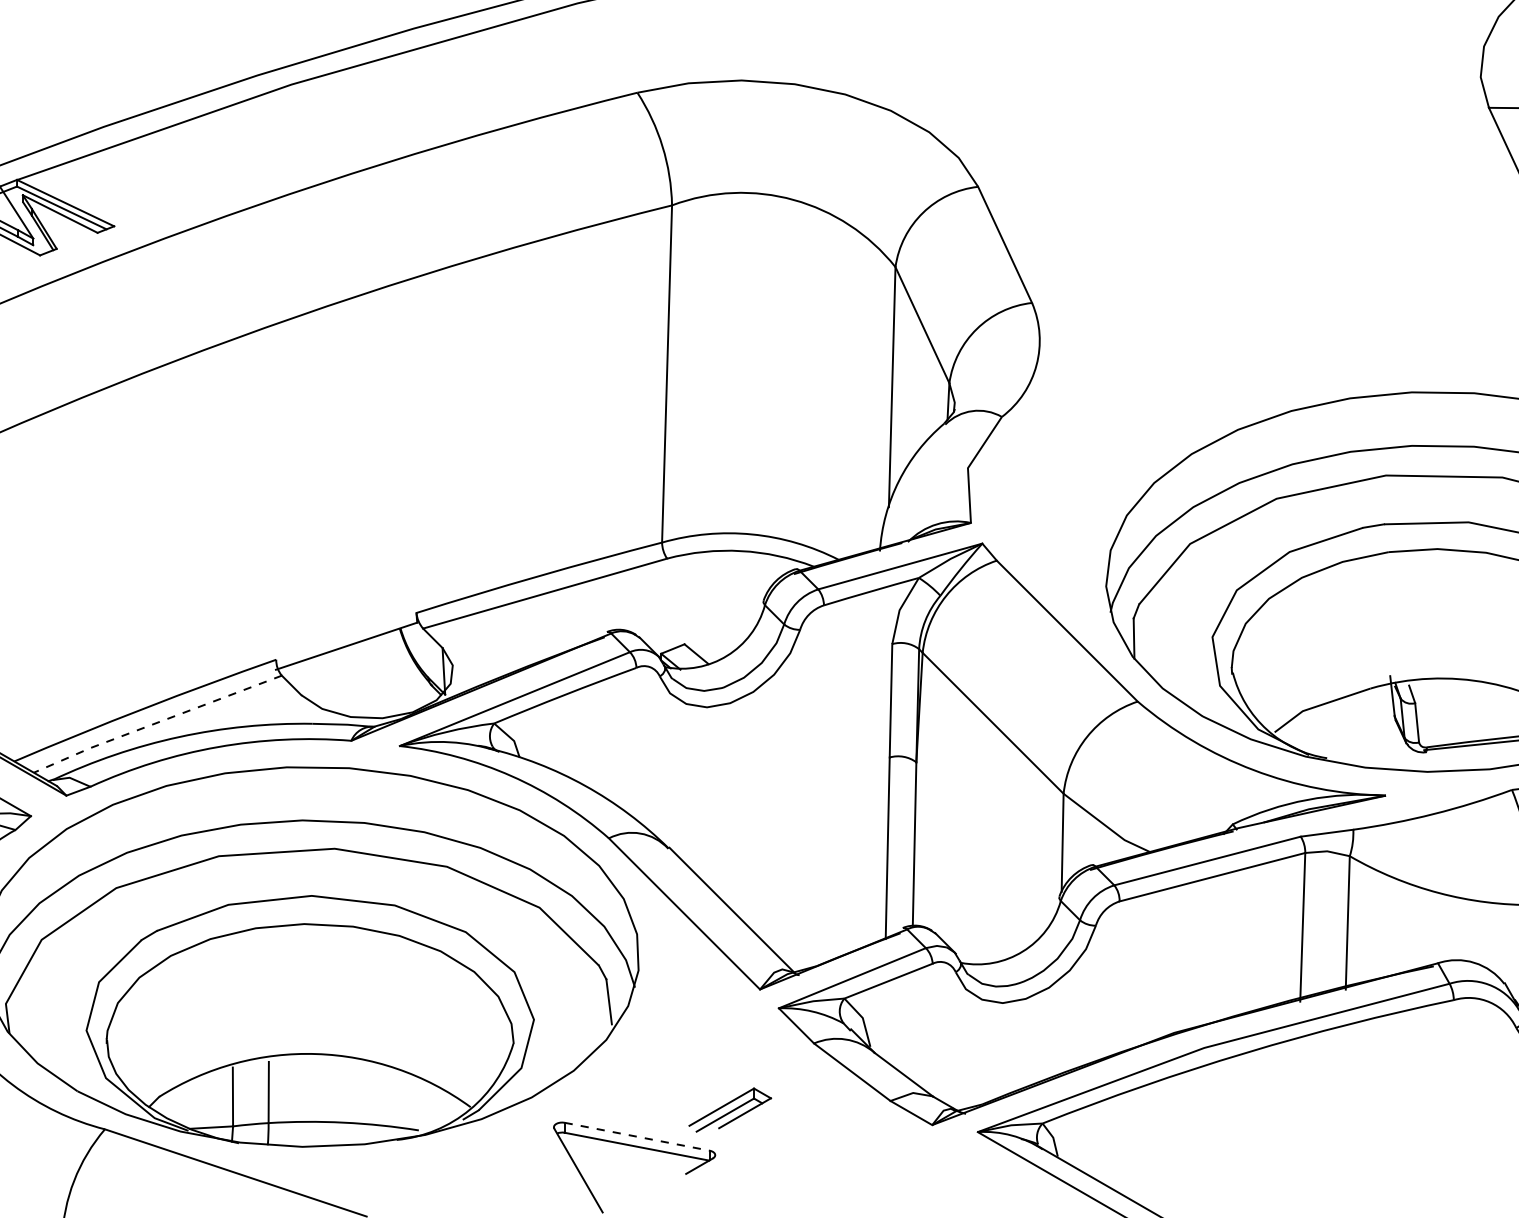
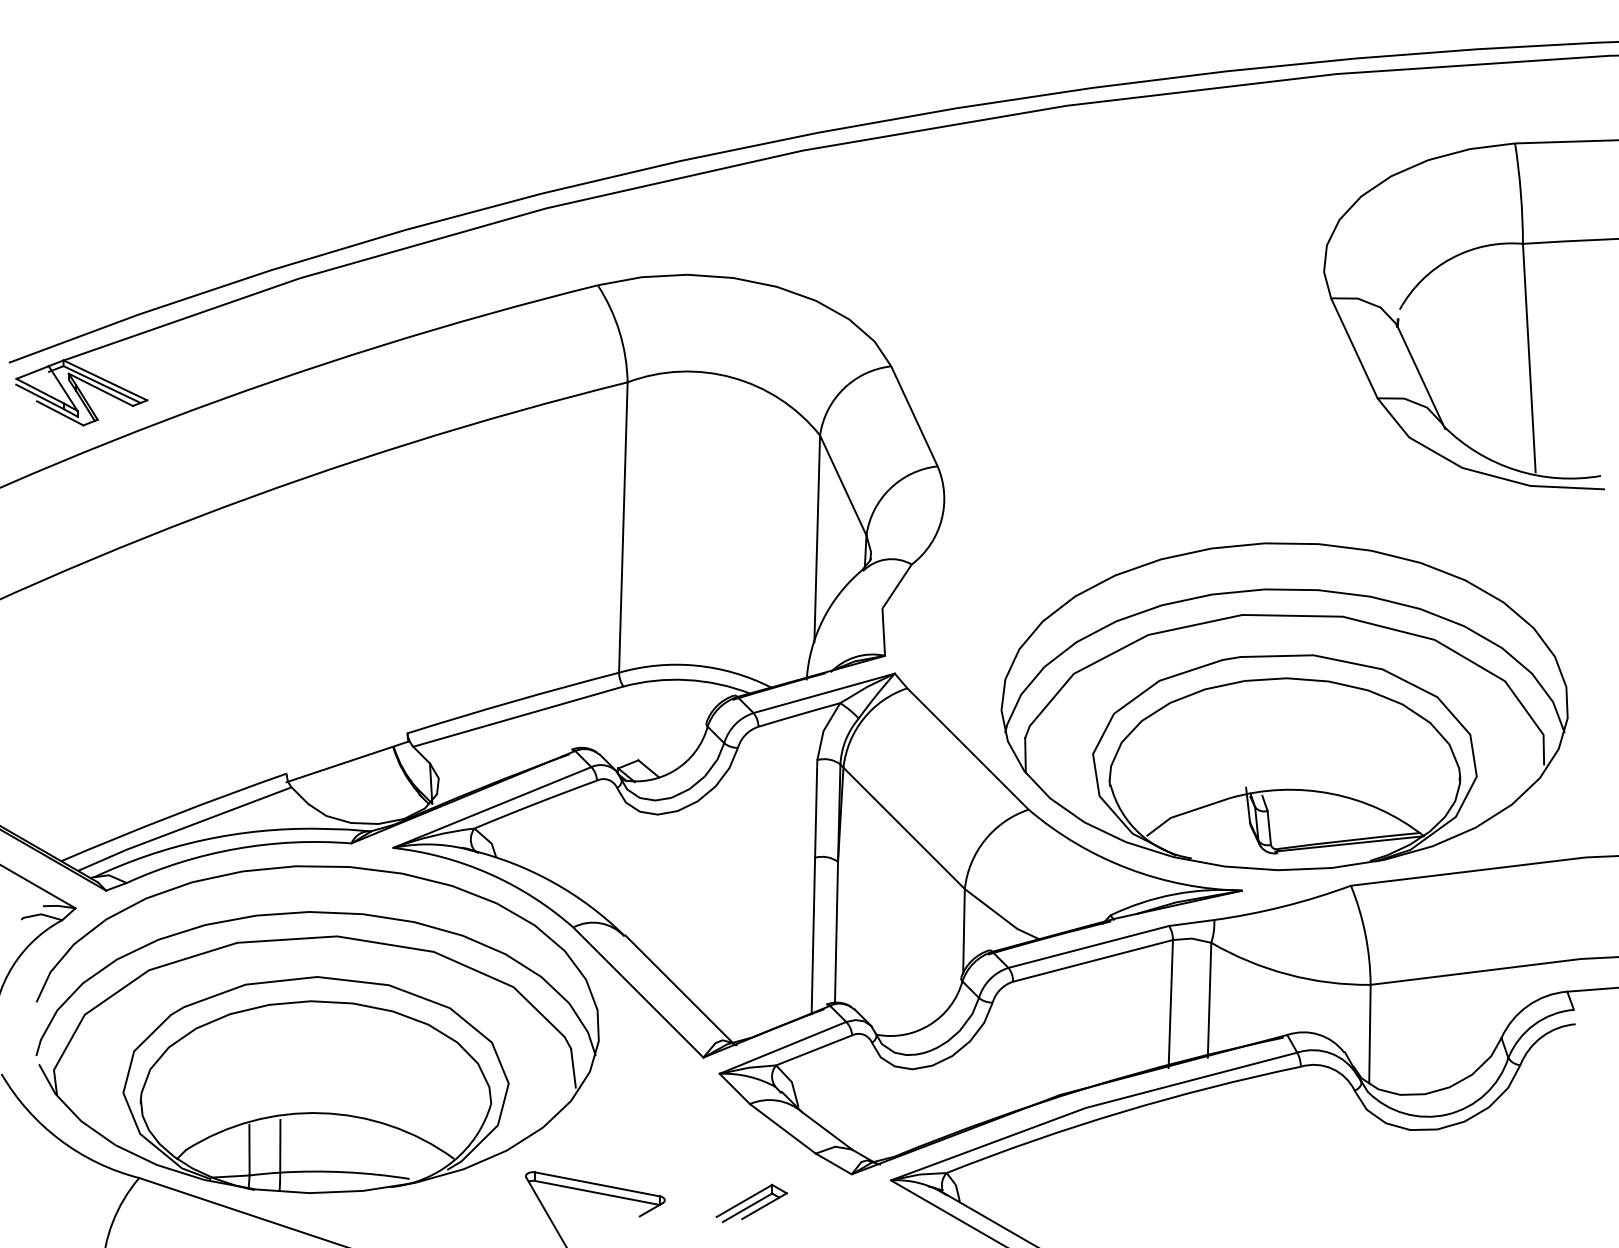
line: (156, 723) -> (183, 828), dashed -> solid
part: (729, 1110) -> (751, 1203), moved
line: (637, 1136) -> (597, 1184), dashed -> solid

